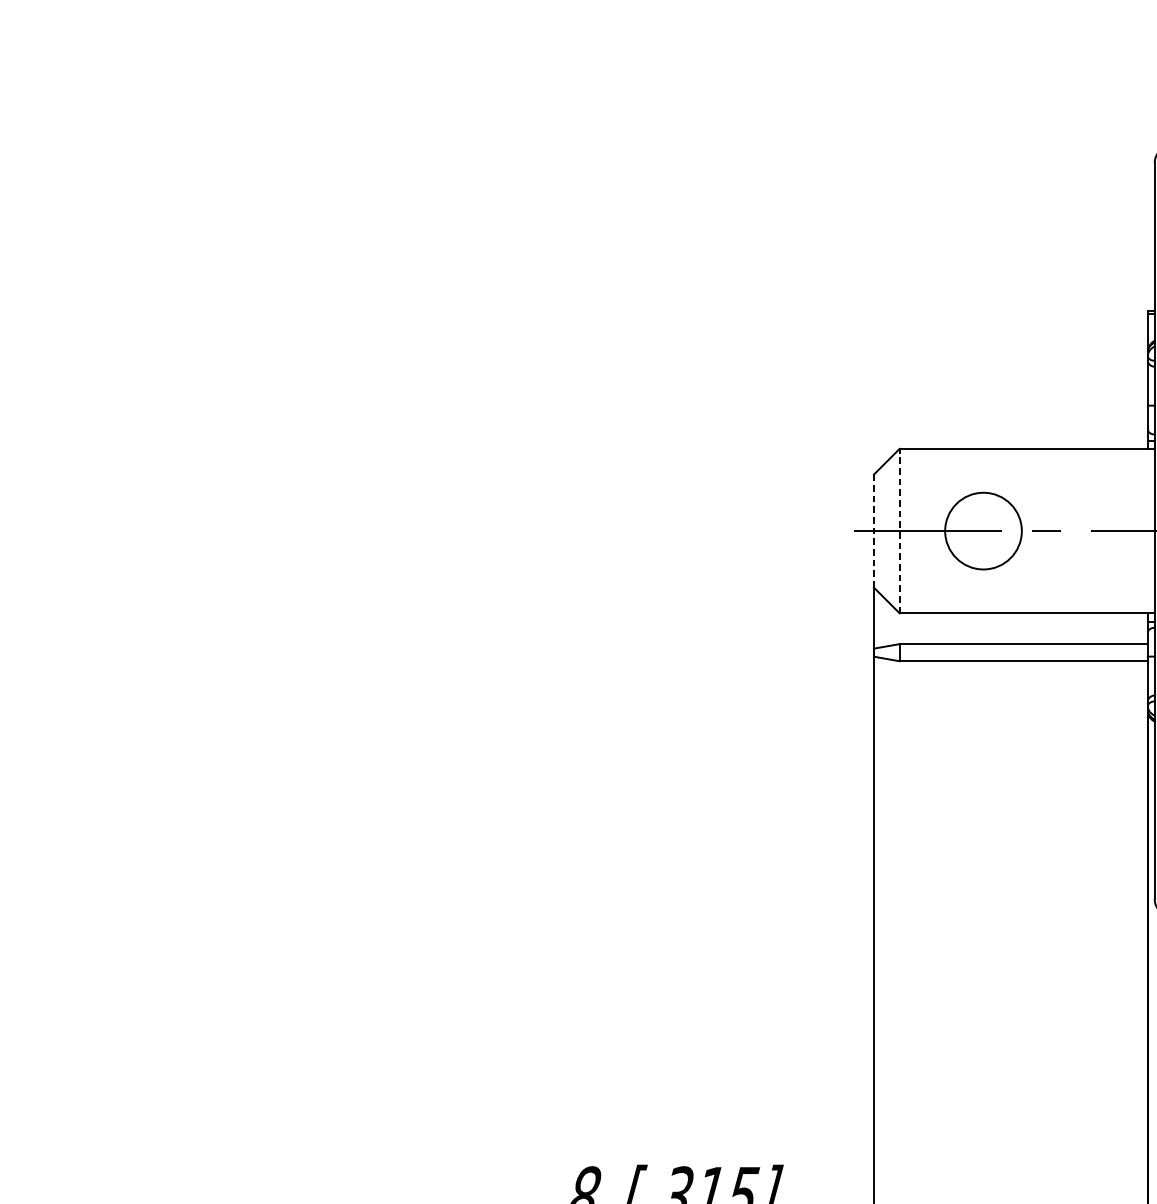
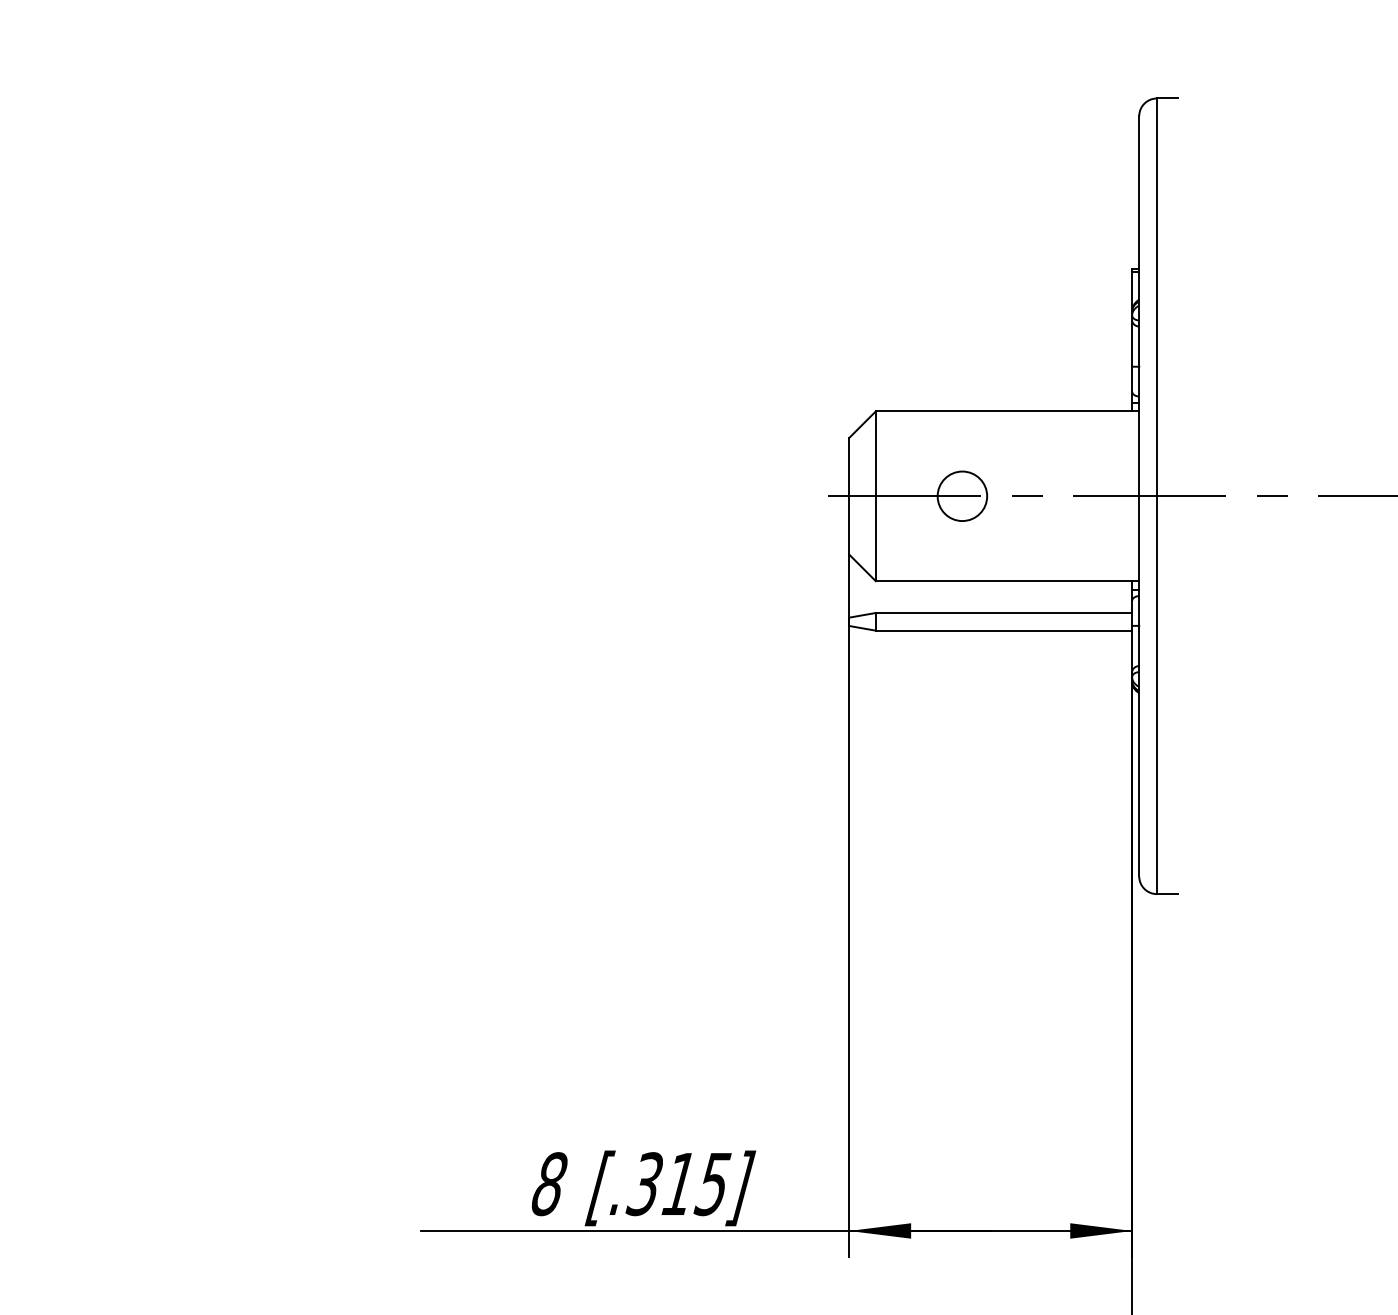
line: (874, 530) -> (849, 495), dashed -> solid
line: (899, 531) -> (875, 496), dashed -> solid
circle: (983, 531) -> (962, 496), size x0.62

